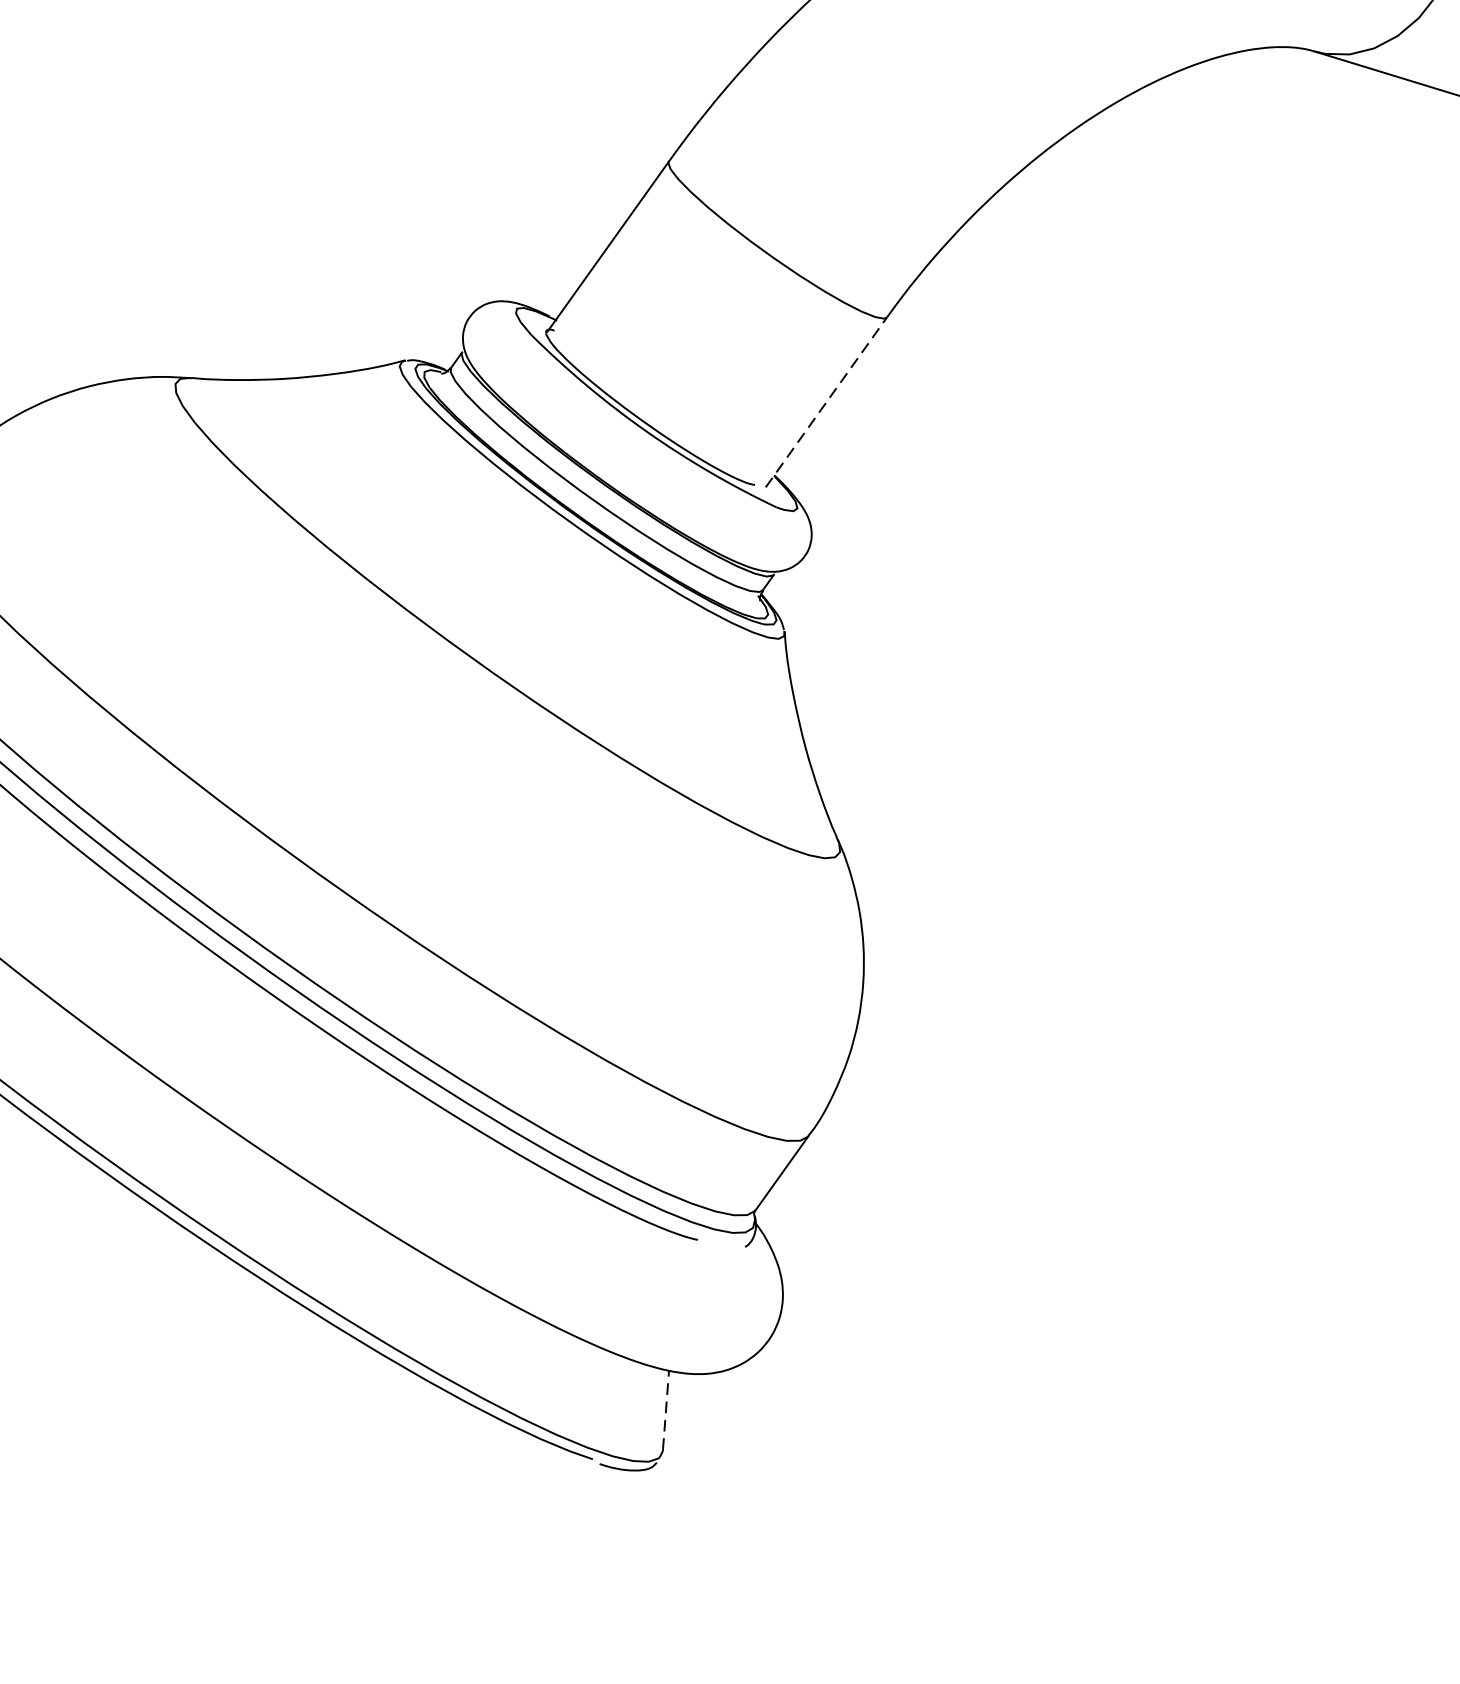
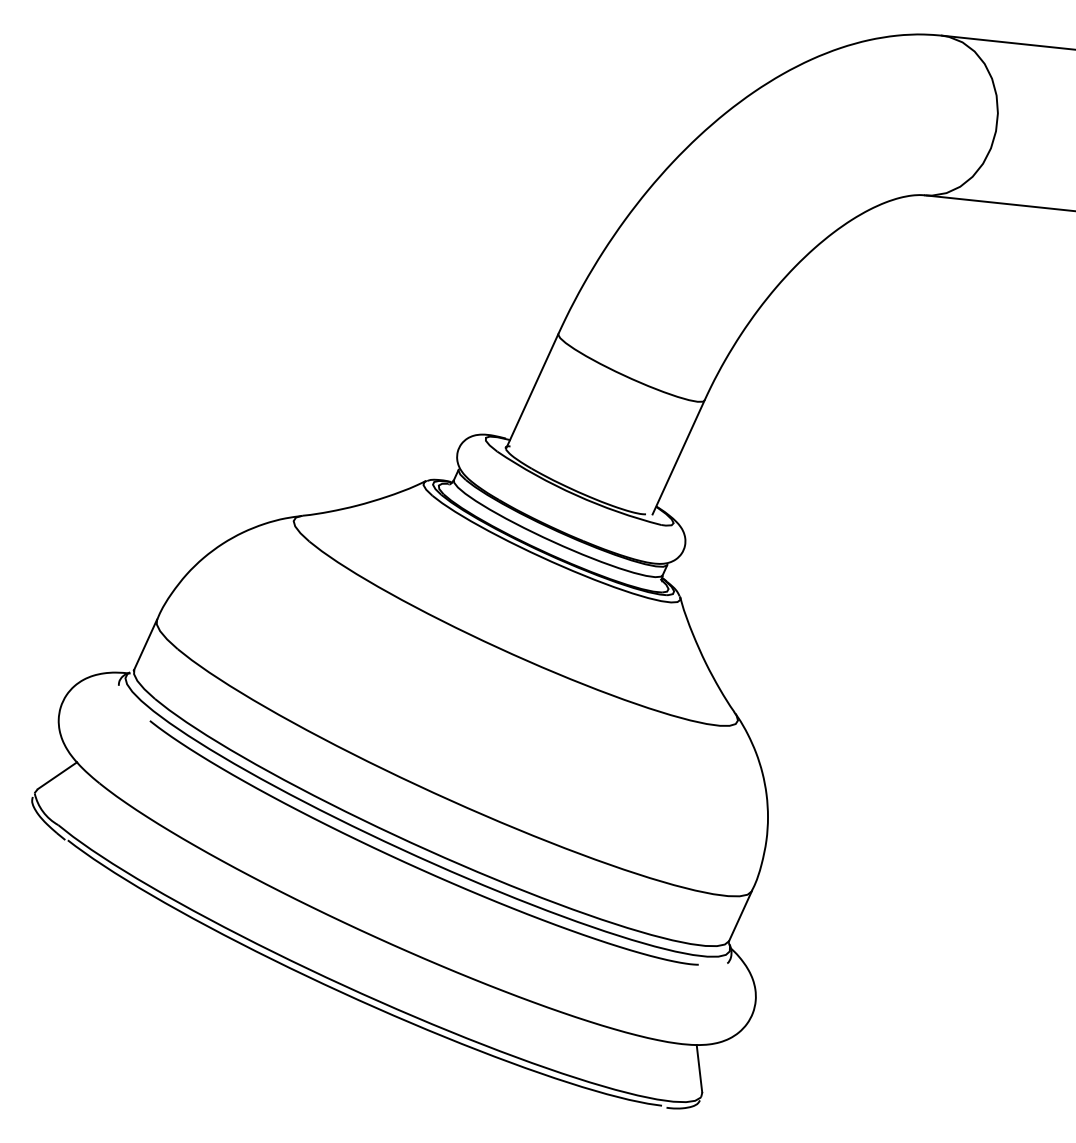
line: (826, 402) -> (678, 457), dashed -> solid
line: (666, 1410) -> (699, 1068), dashed -> solid

